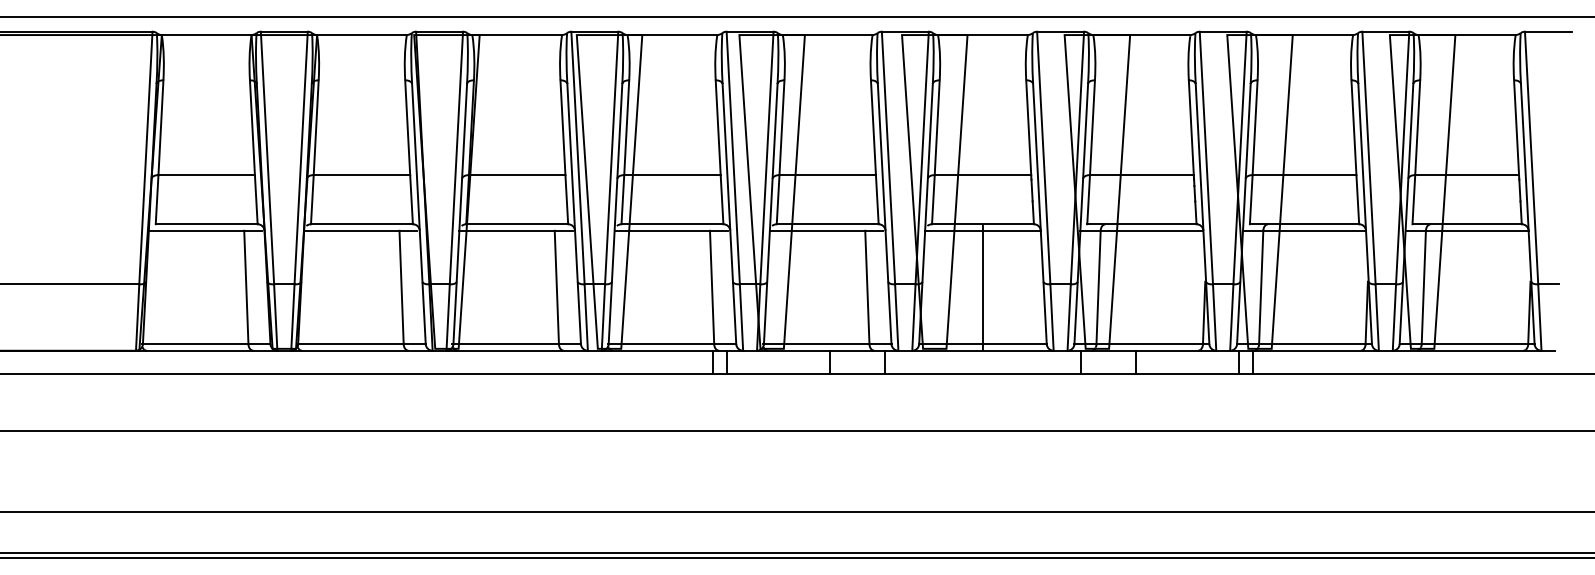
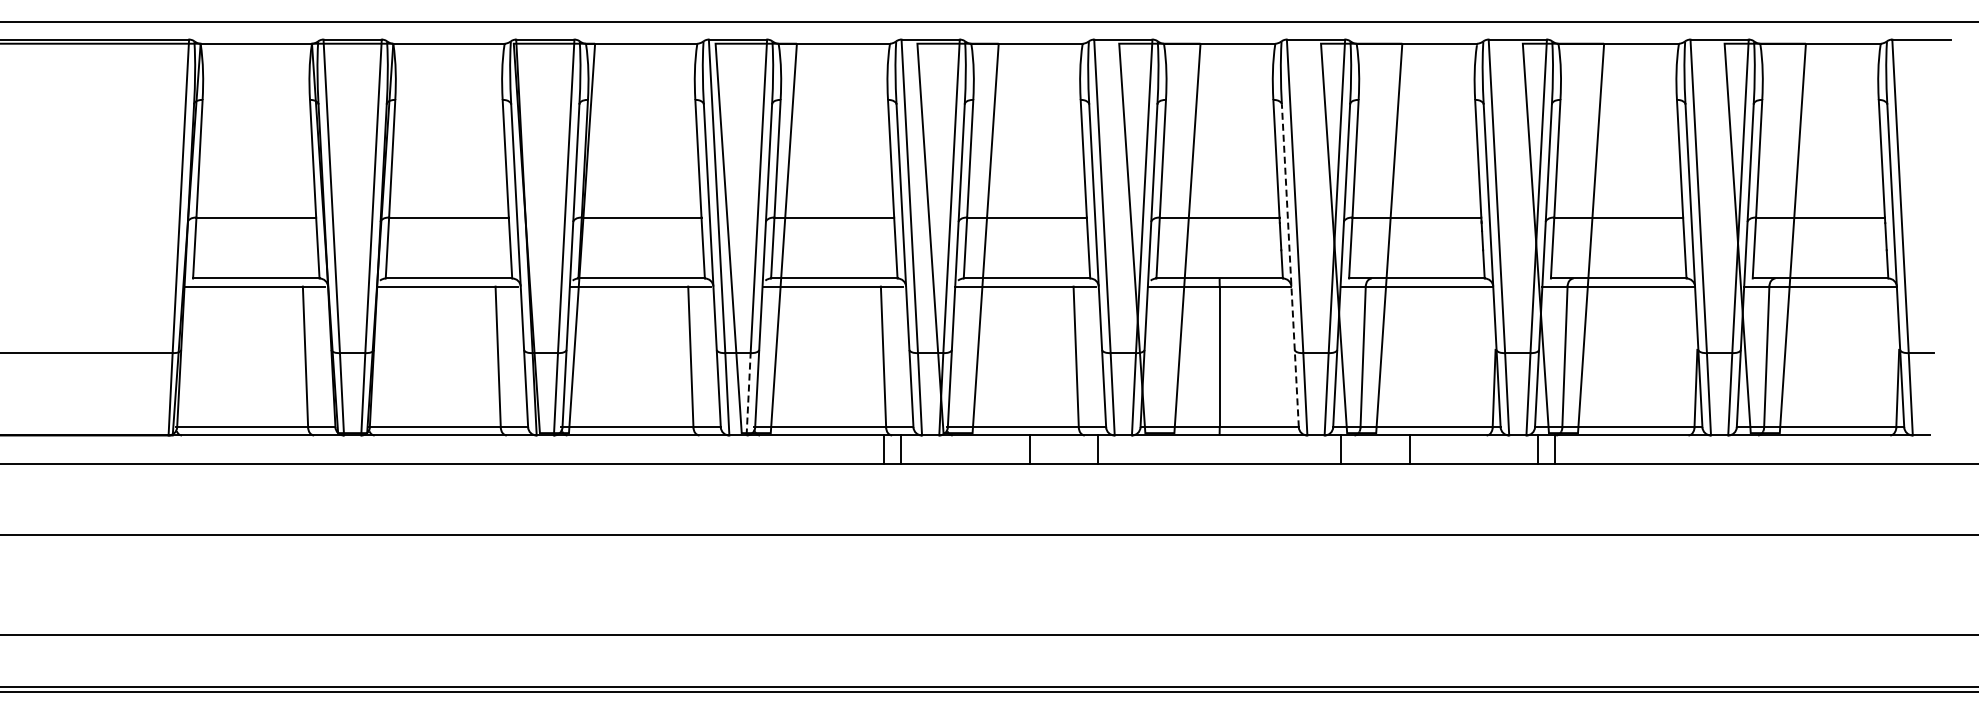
line: (1040, 213) -> (1290, 265), solid -> dashed
line: (603, 316) -> (748, 393), solid -> dashed

